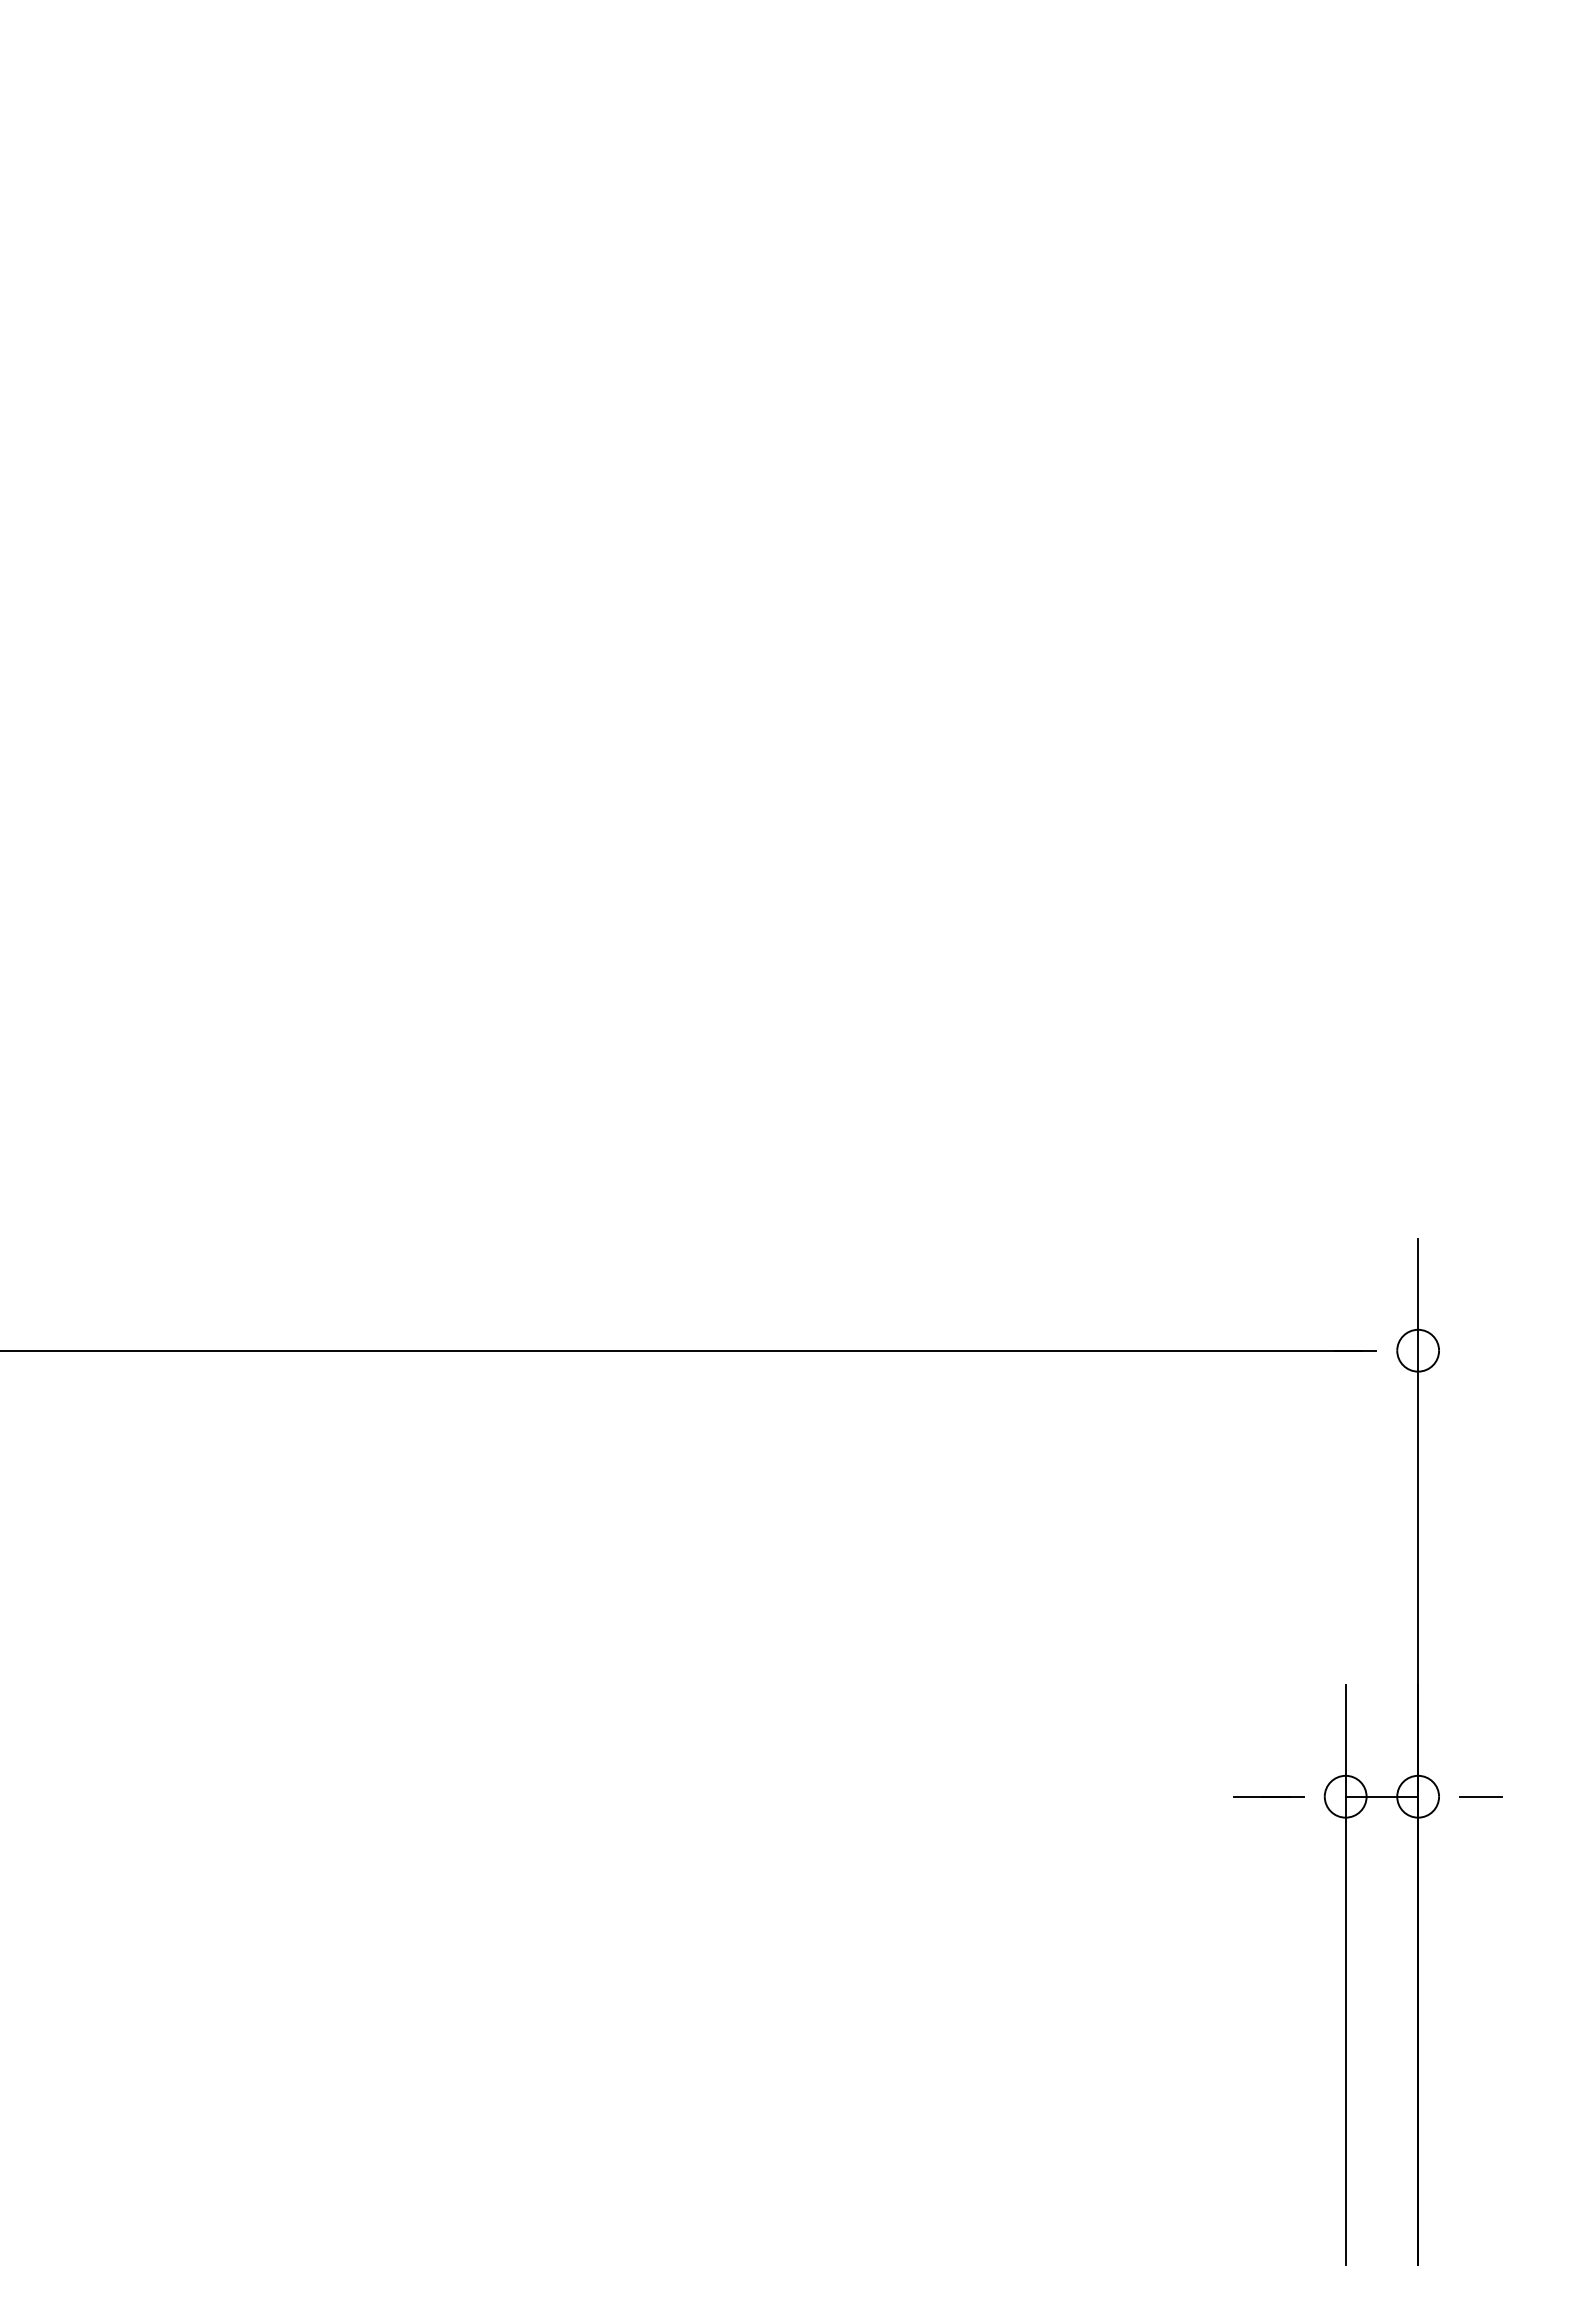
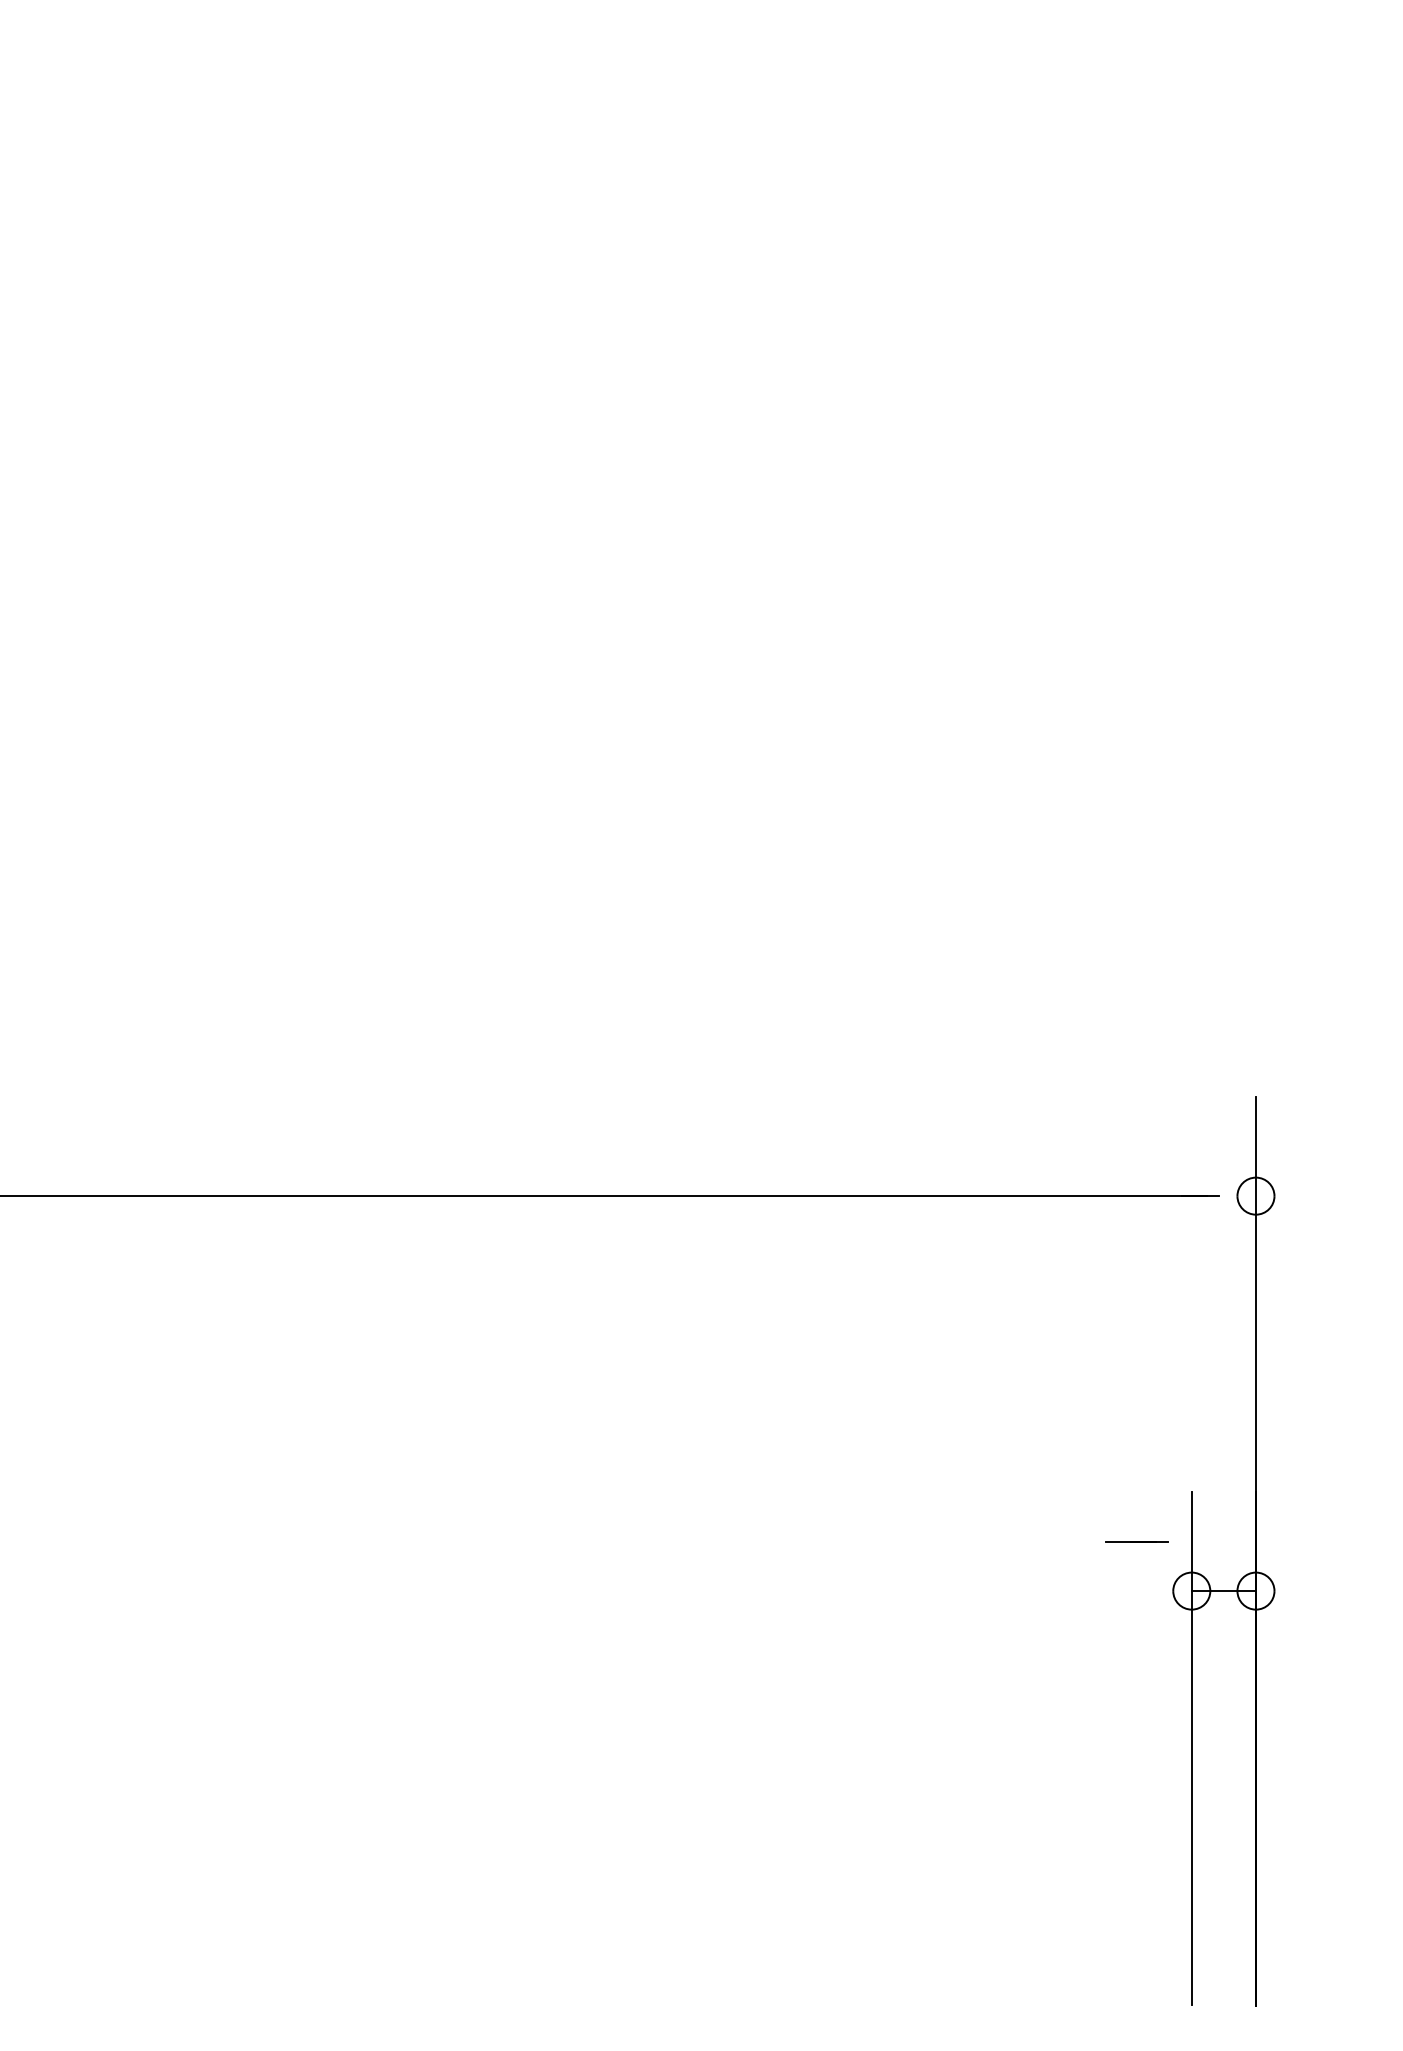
line: (1268, 1796) -> (1136, 1541), moved
line: (1480, 1796) -> (1311, 1590), removed

